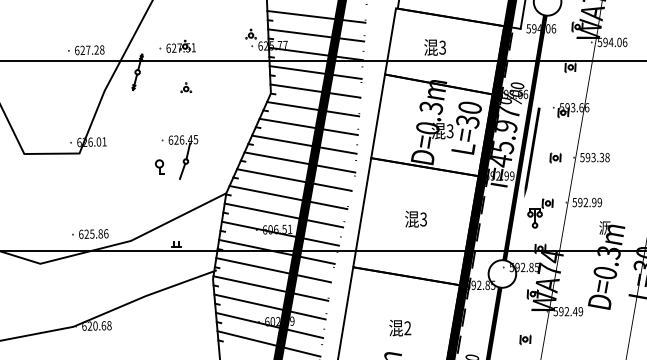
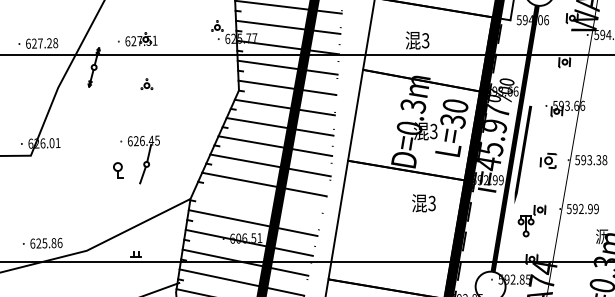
part: (555, 157) -> (548, 160), size x1.4
line: (288, 197) -> (258, 203), removed
text: (415, 219) -> (423, 203), moved

